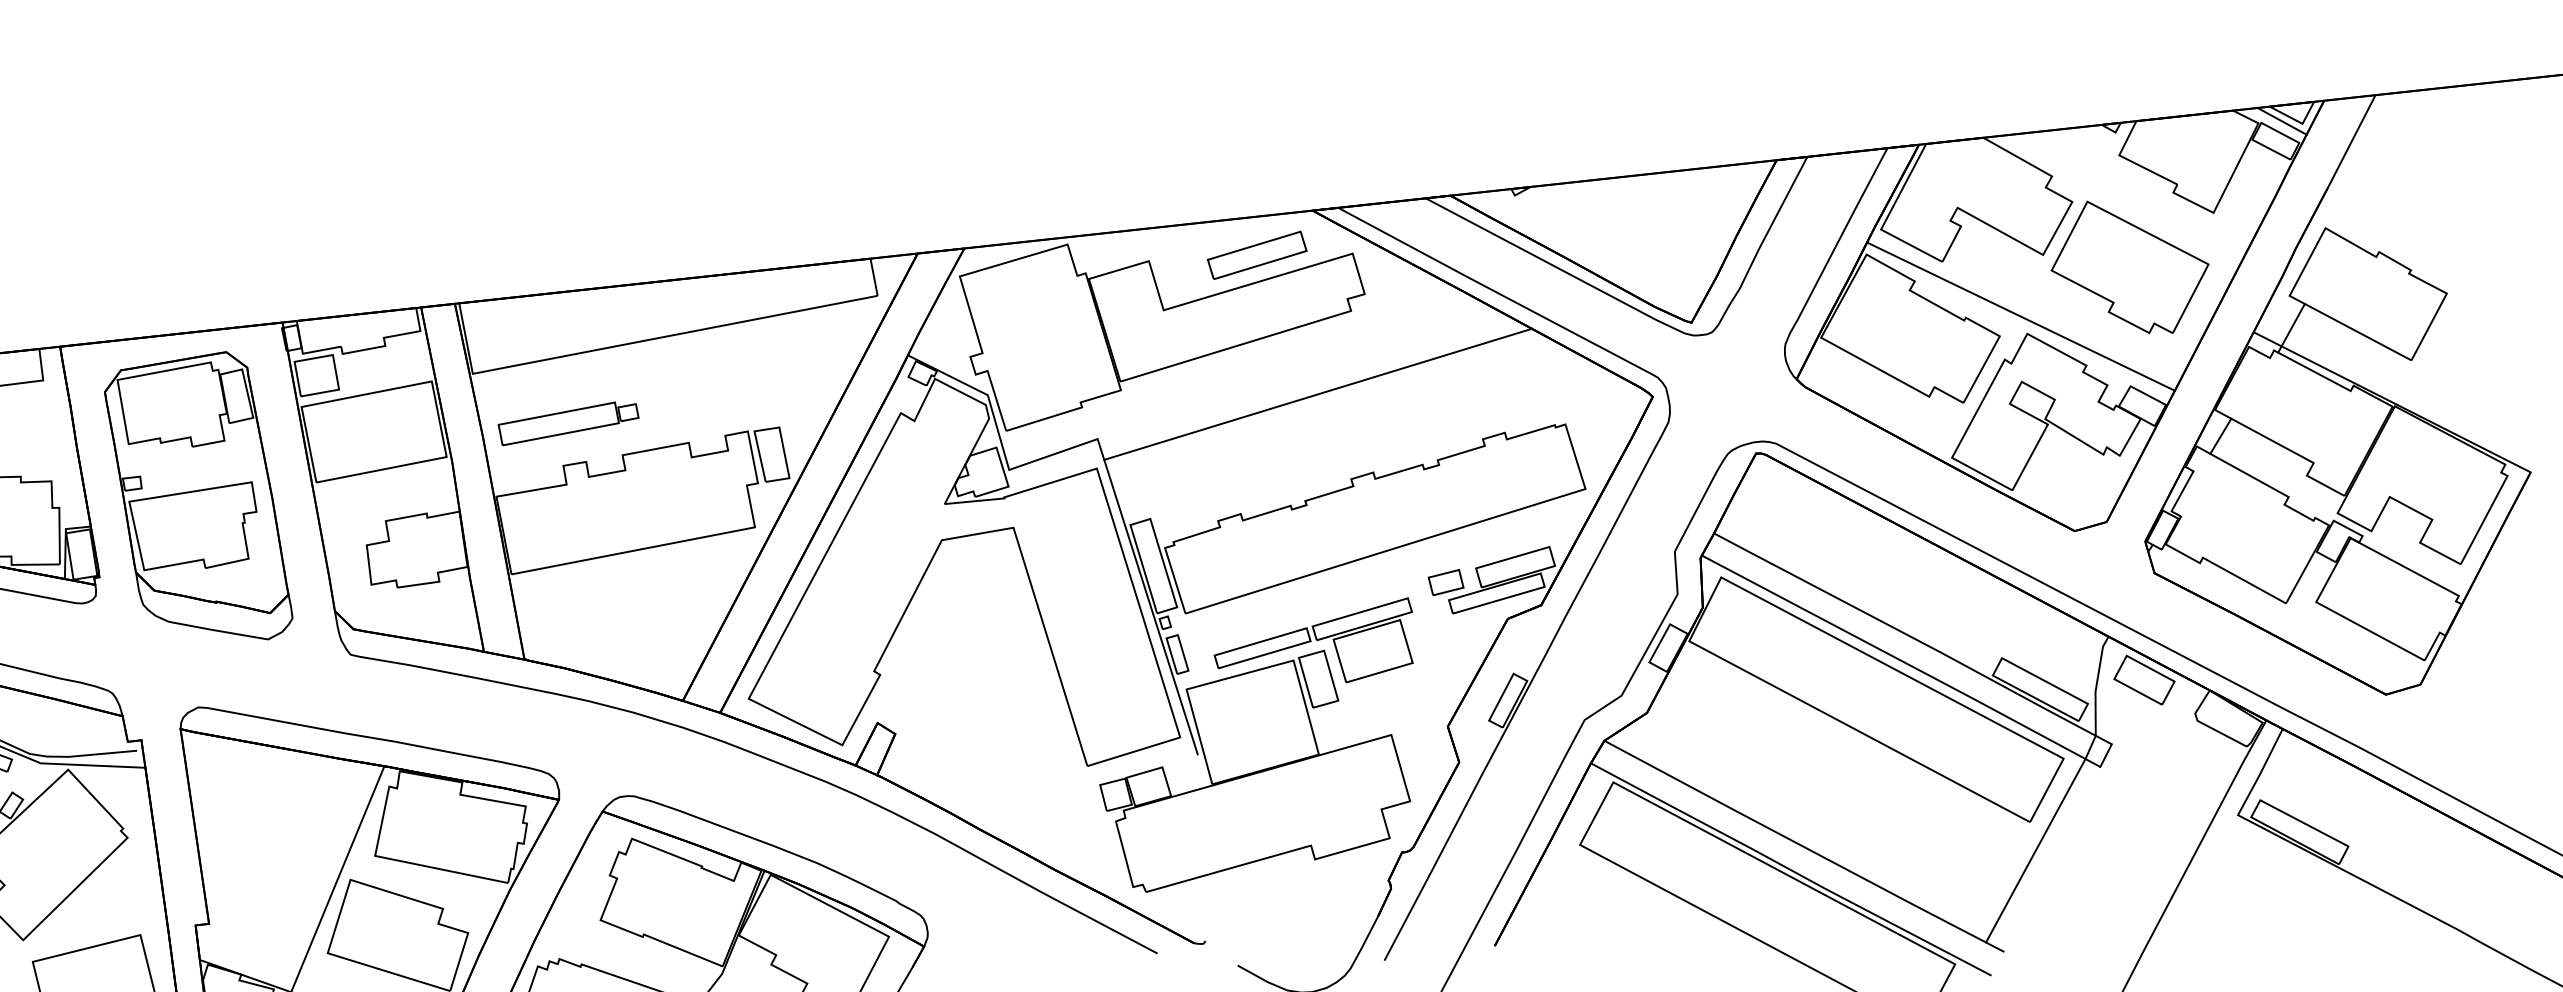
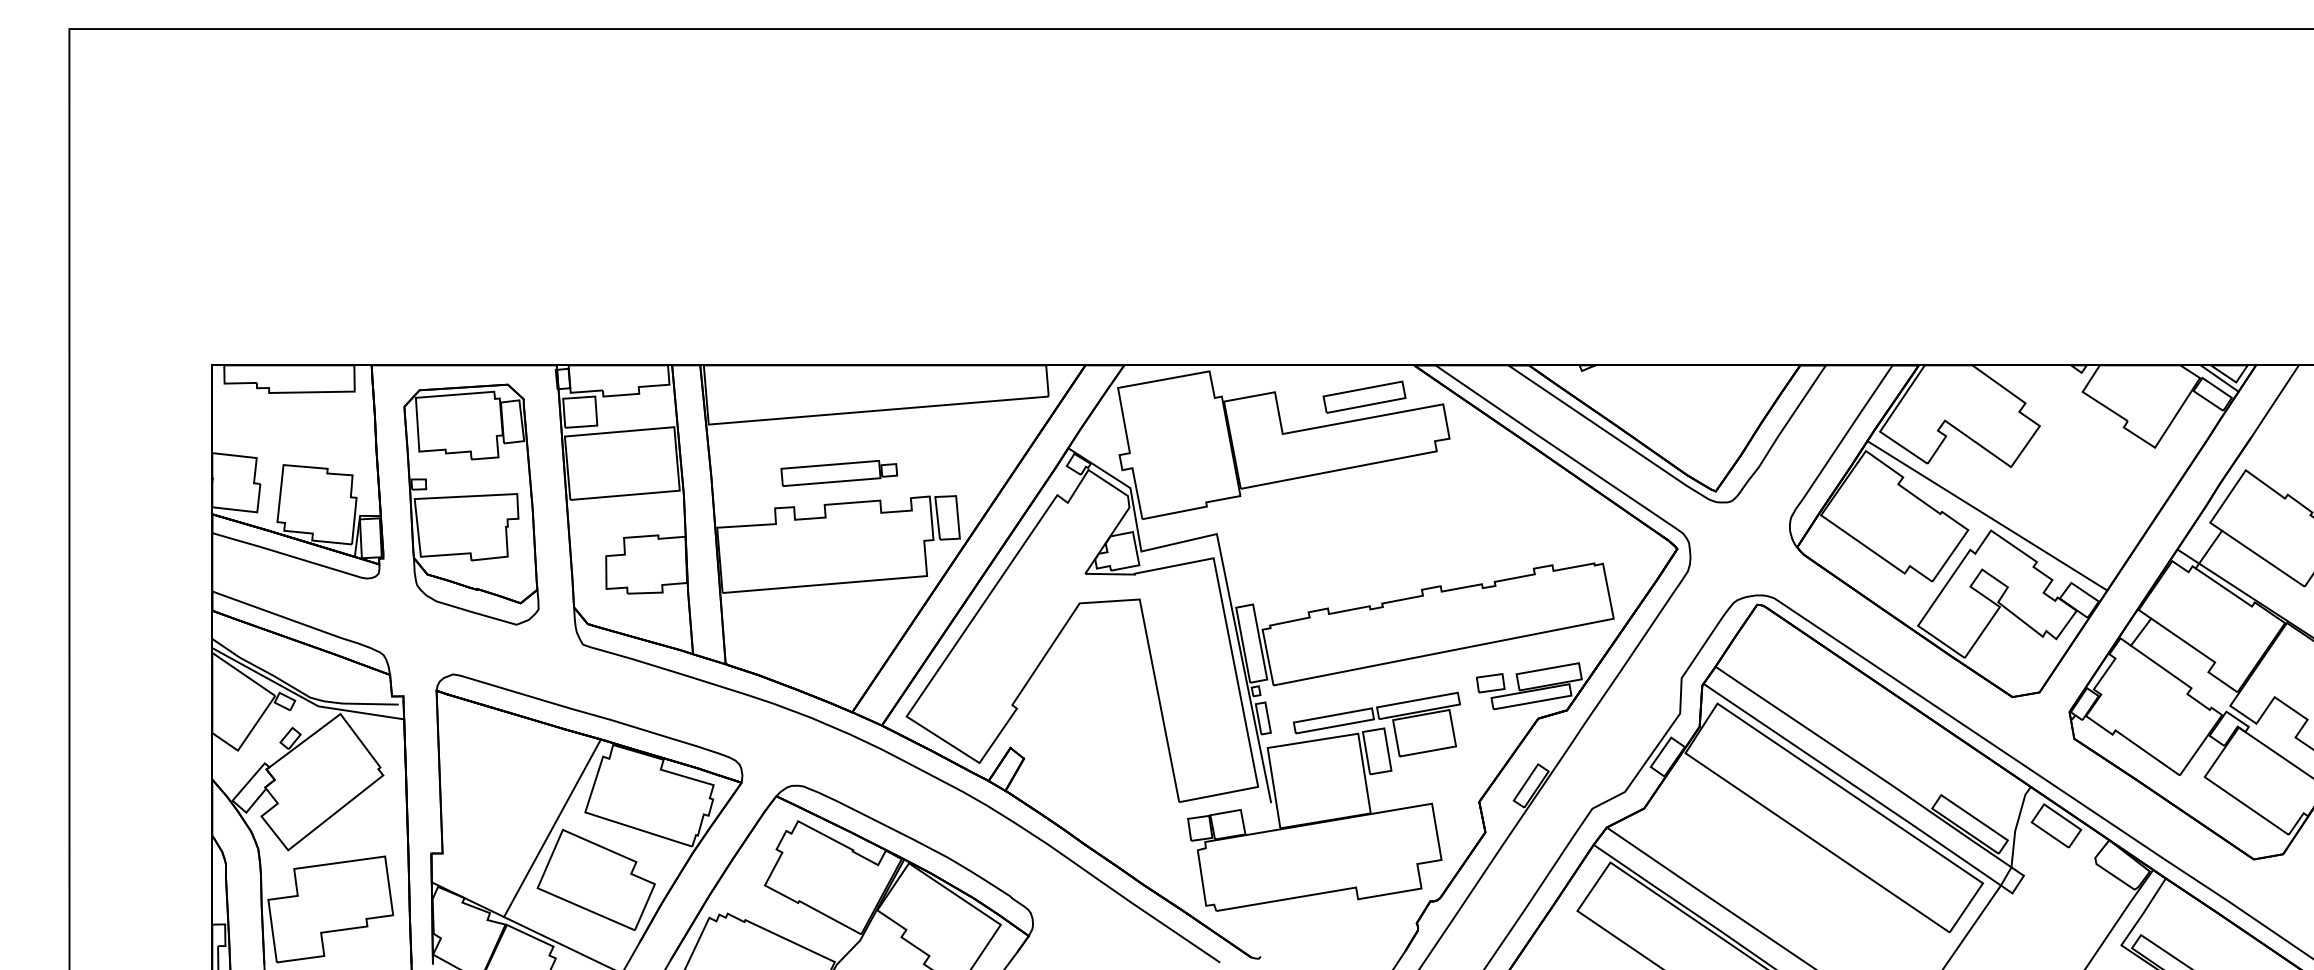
part: (2129, 266) -> (2081, 484), removed
line: (1318, 393) -> (1402, 516), removed
part: (568, 421) -> (839, 472), moved

